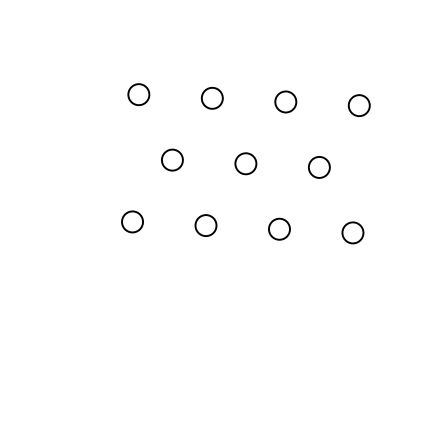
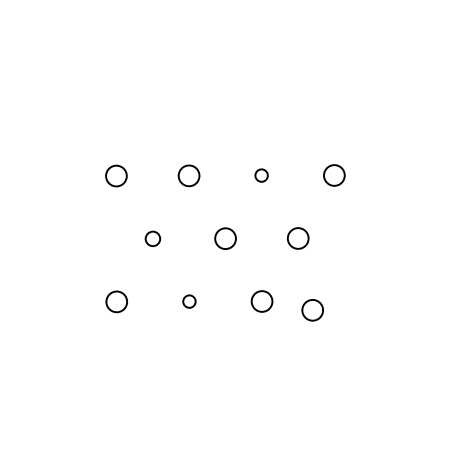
circle: (285, 101) -> (261, 175), size x0.6
circle: (172, 159) -> (152, 238), size x0.7
circle: (206, 225) -> (189, 301), size x0.6
circle: (352, 233) -> (312, 310), moved

